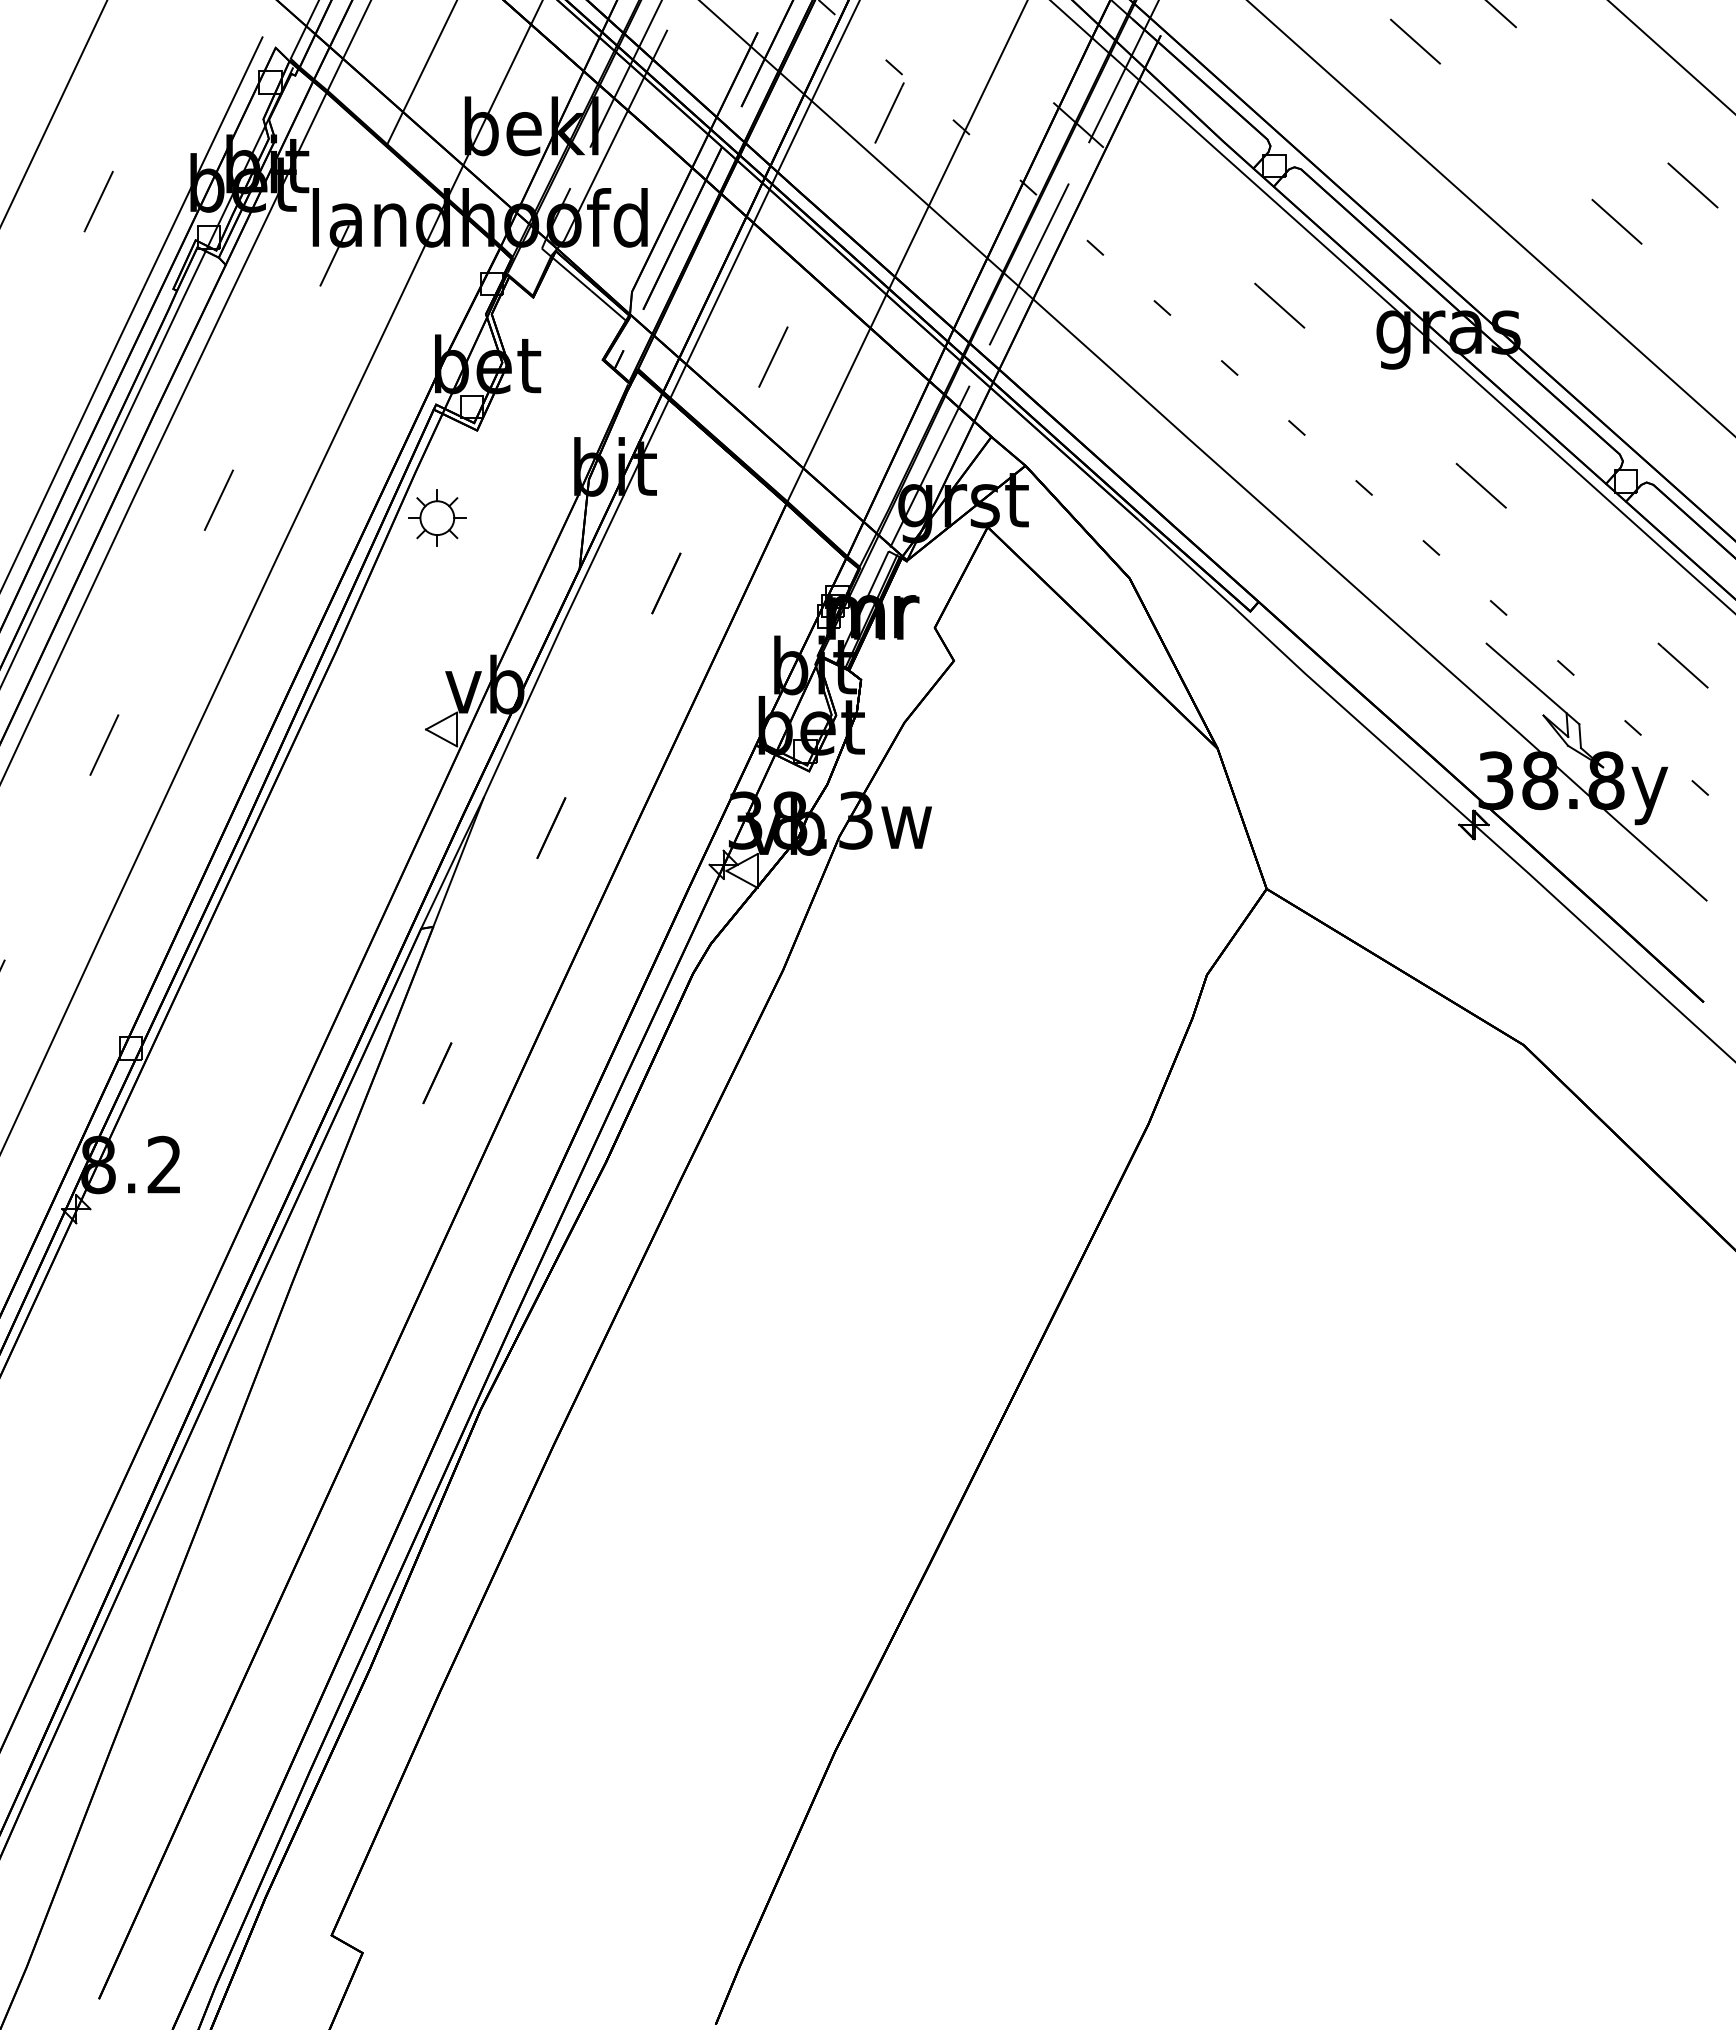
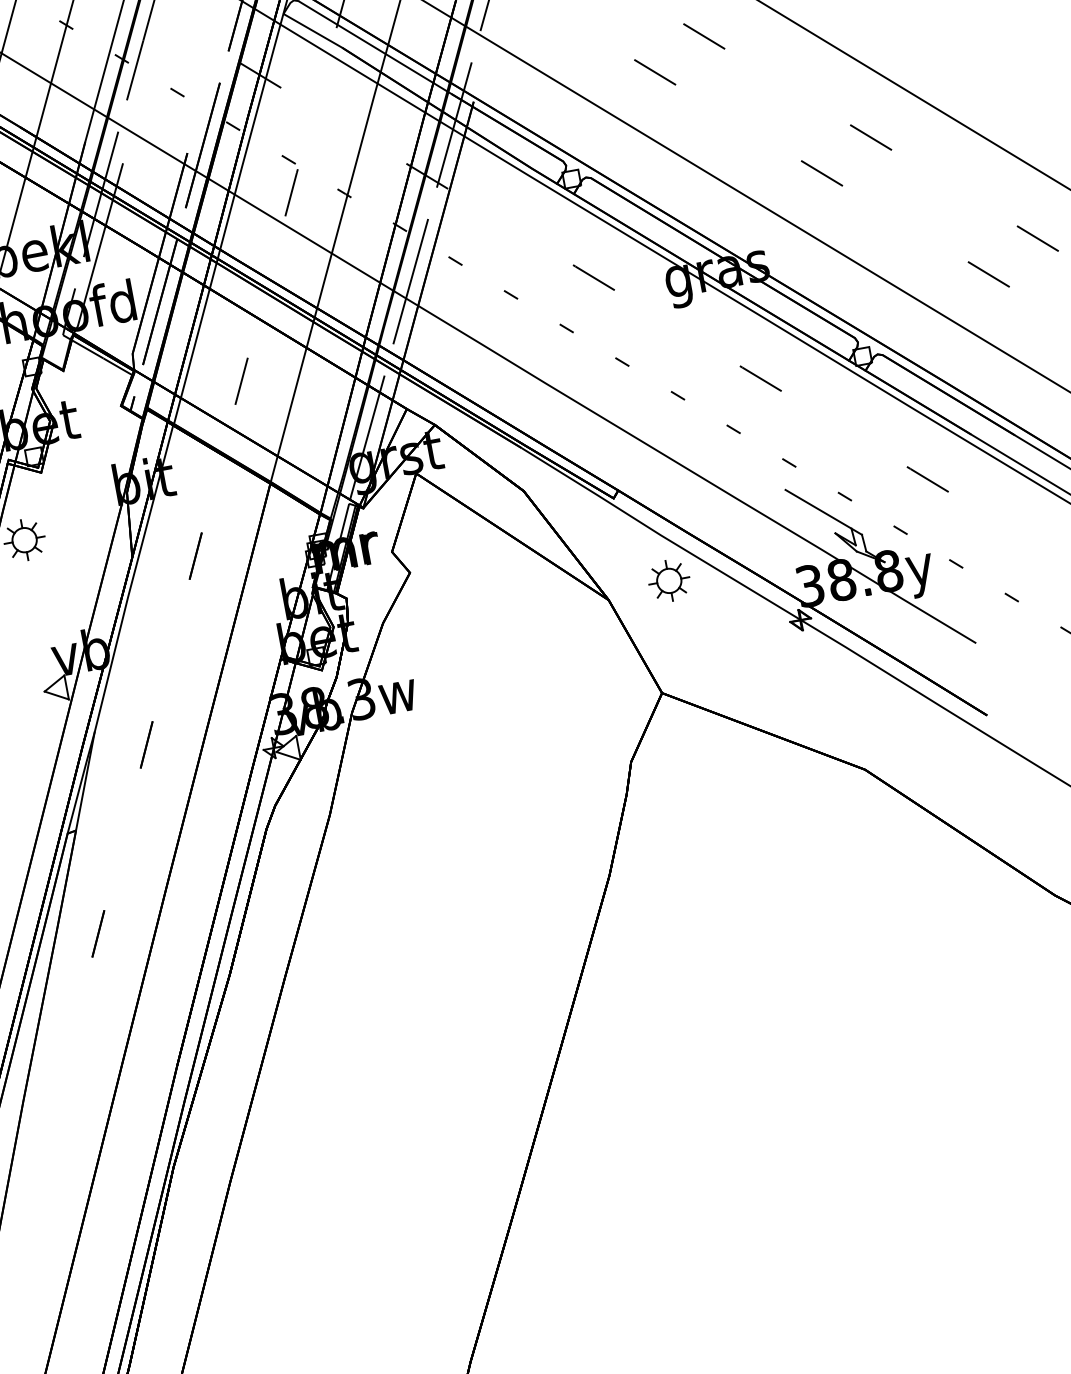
part: (1304, 737) -> (668, 580), added

